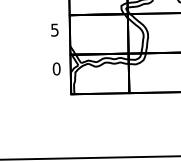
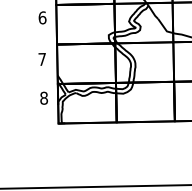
text: (54, 30) -> (41, 59), 5 -> 7
text: (56, 69) -> (43, 98), 0 -> 8

